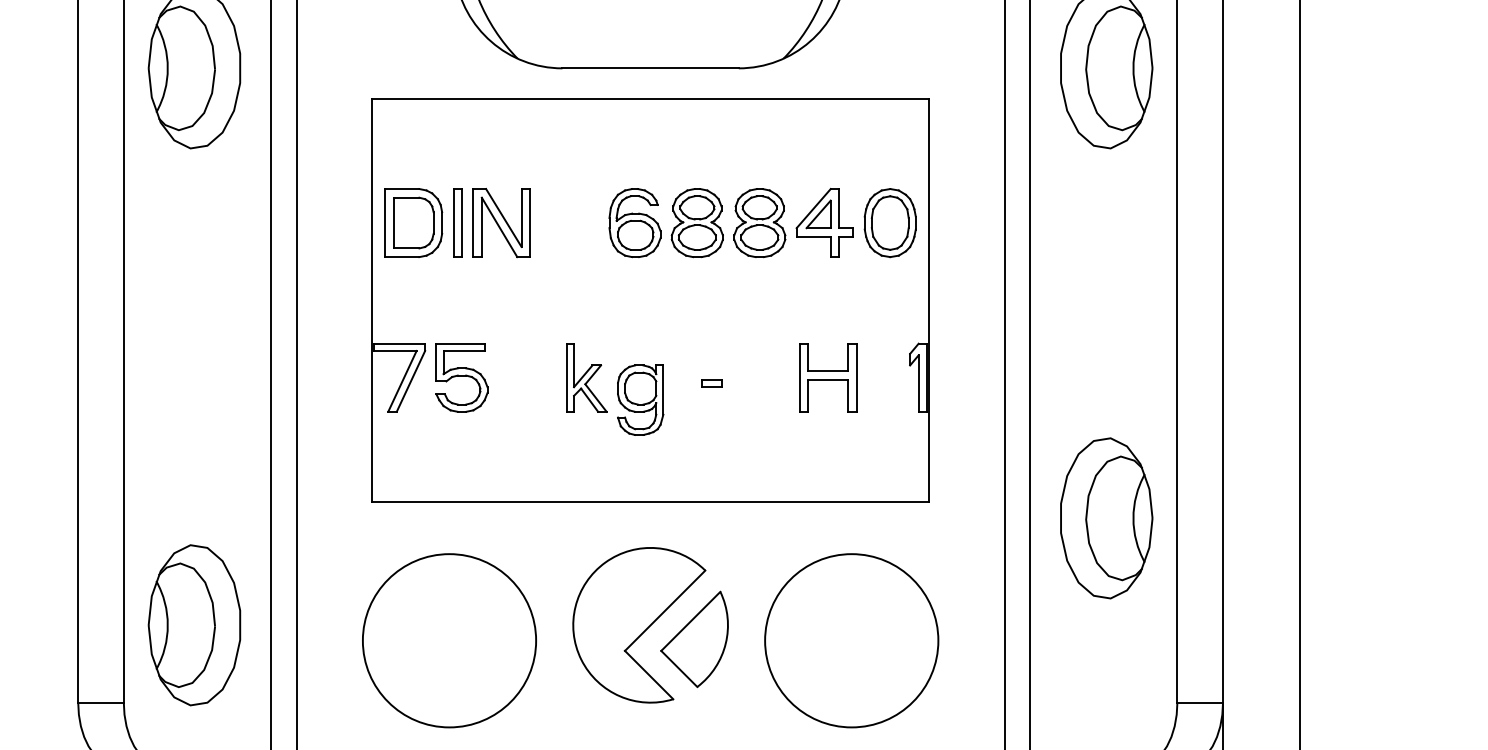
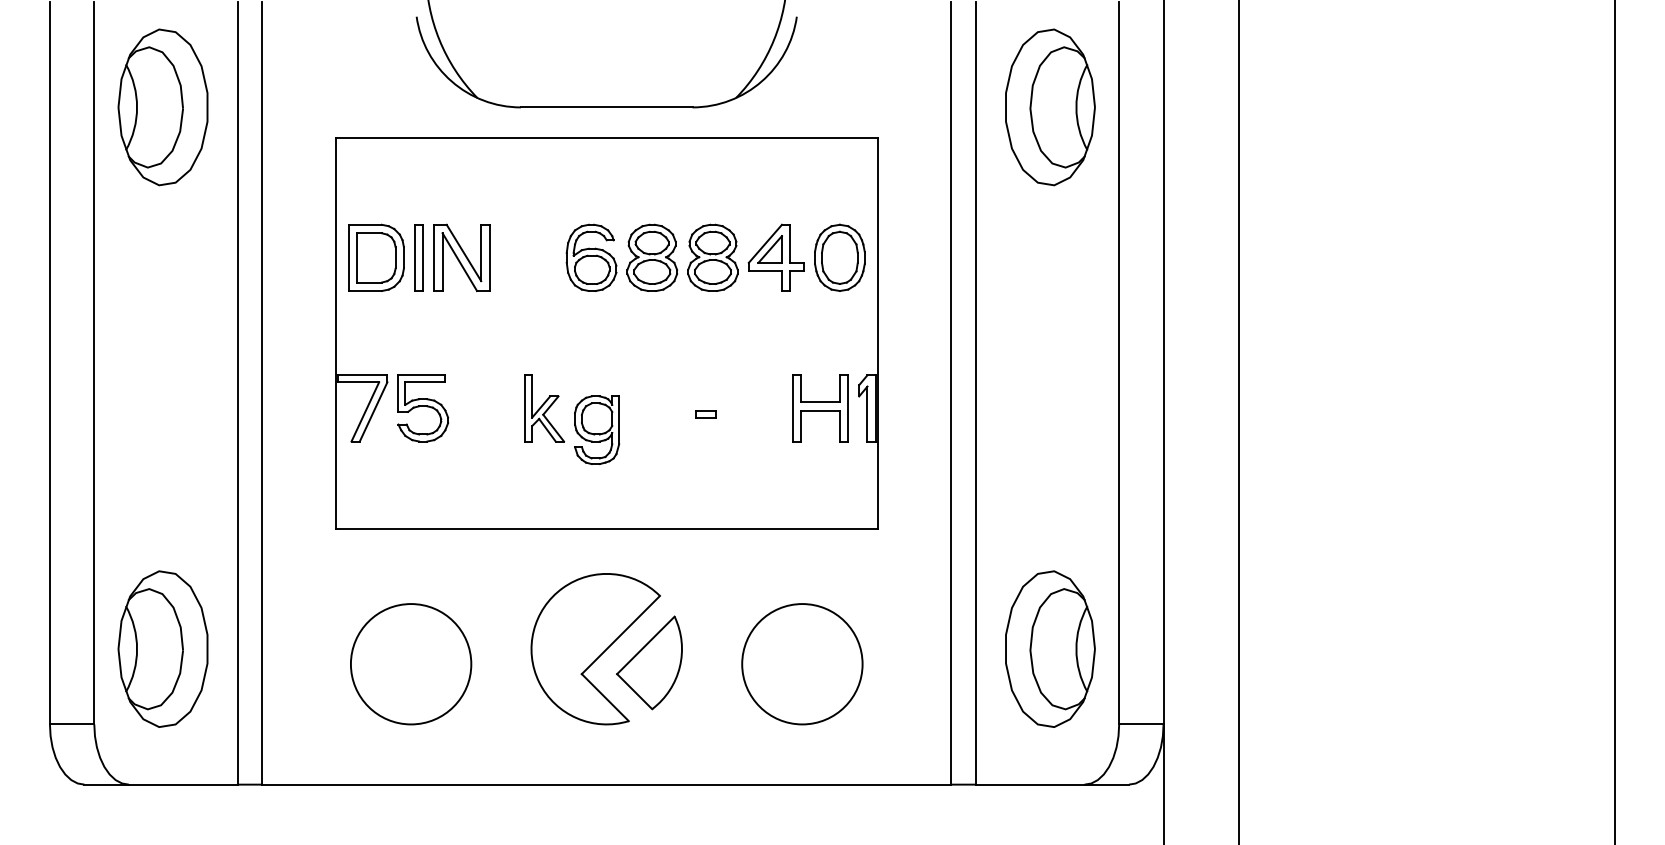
part: (828, 377) -> (820, 408), moved
part: (711, 384) -> (705, 414), moved
part: (1106, 517) -> (1050, 648), moved
circle: (448, 641) -> (410, 664), size x0.71
circle: (851, 641) -> (802, 664), size x0.71

